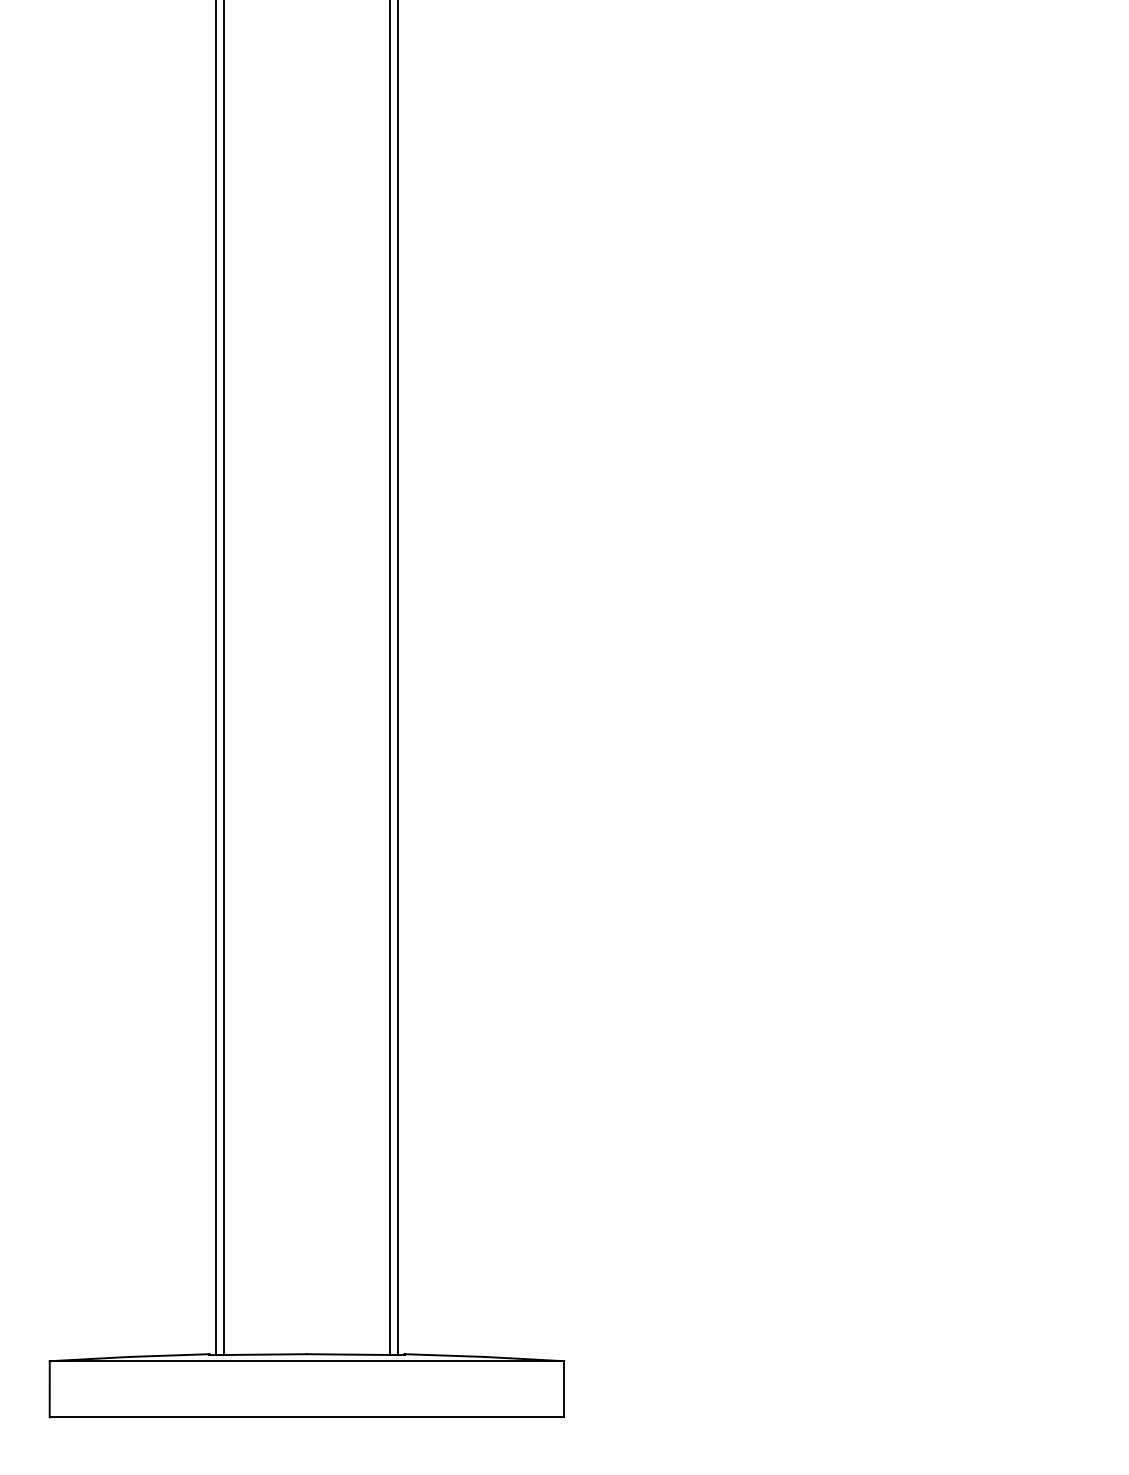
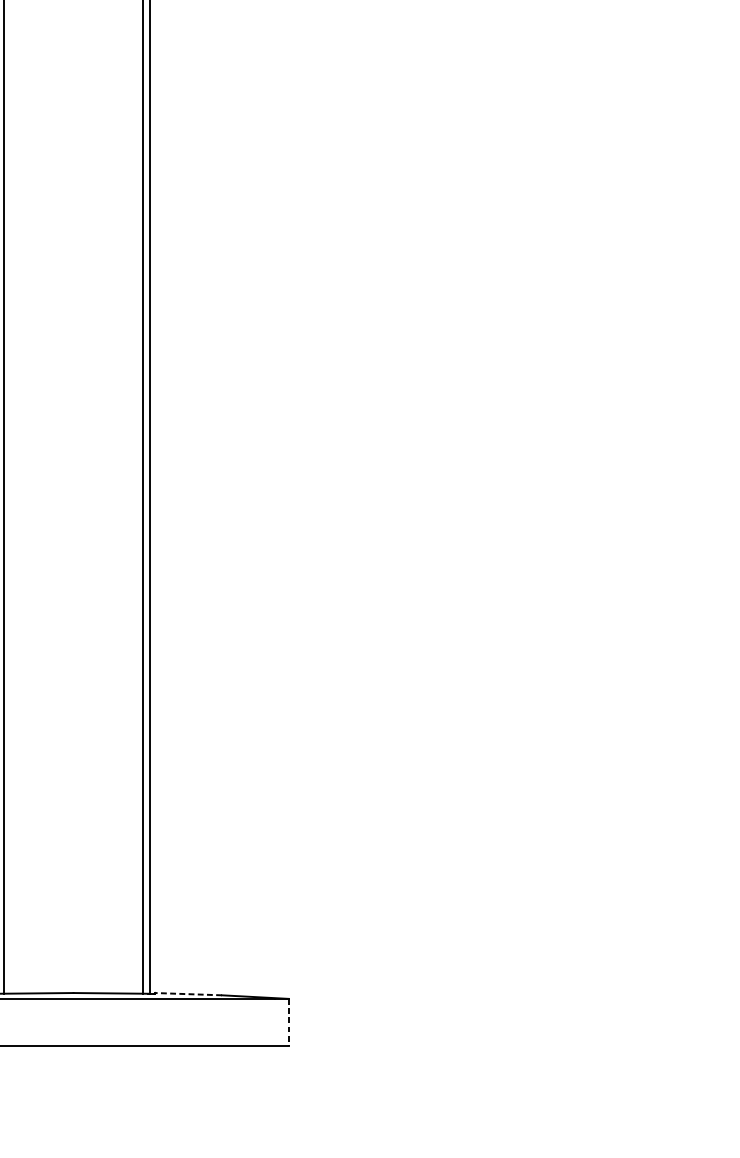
line: (444, 1355) -> (188, 994), solid -> dashed
line: (564, 1389) -> (289, 1022), solid -> dashed

